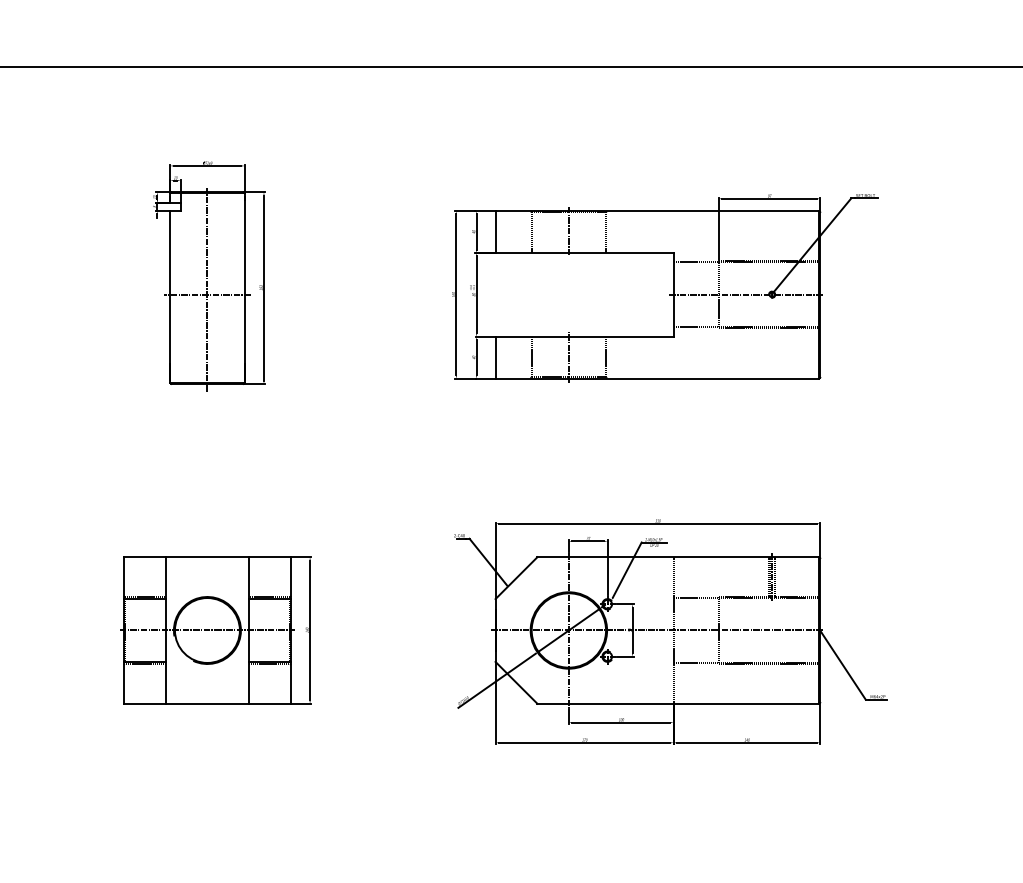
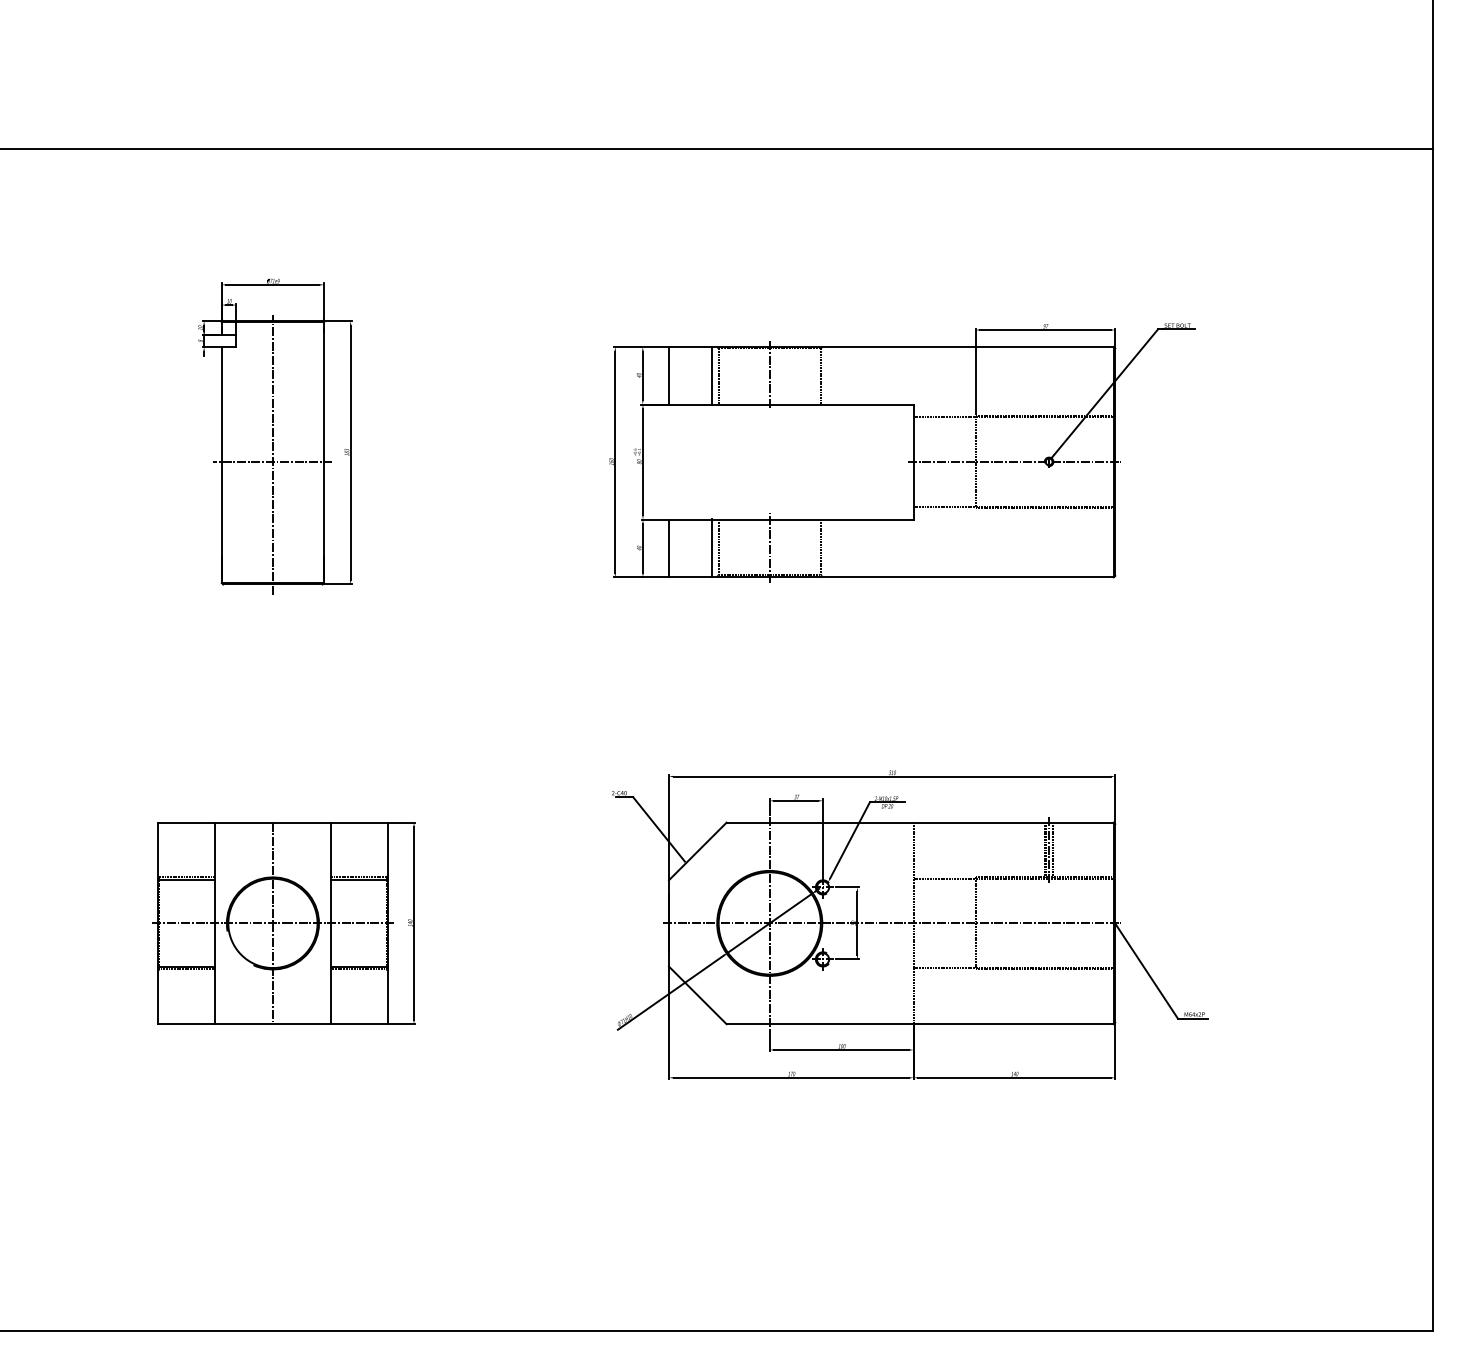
line: (527, 231) -> (712, 375), added
line: (527, 357) -> (712, 547), added
line: (207, 630) -> (272, 923), added

